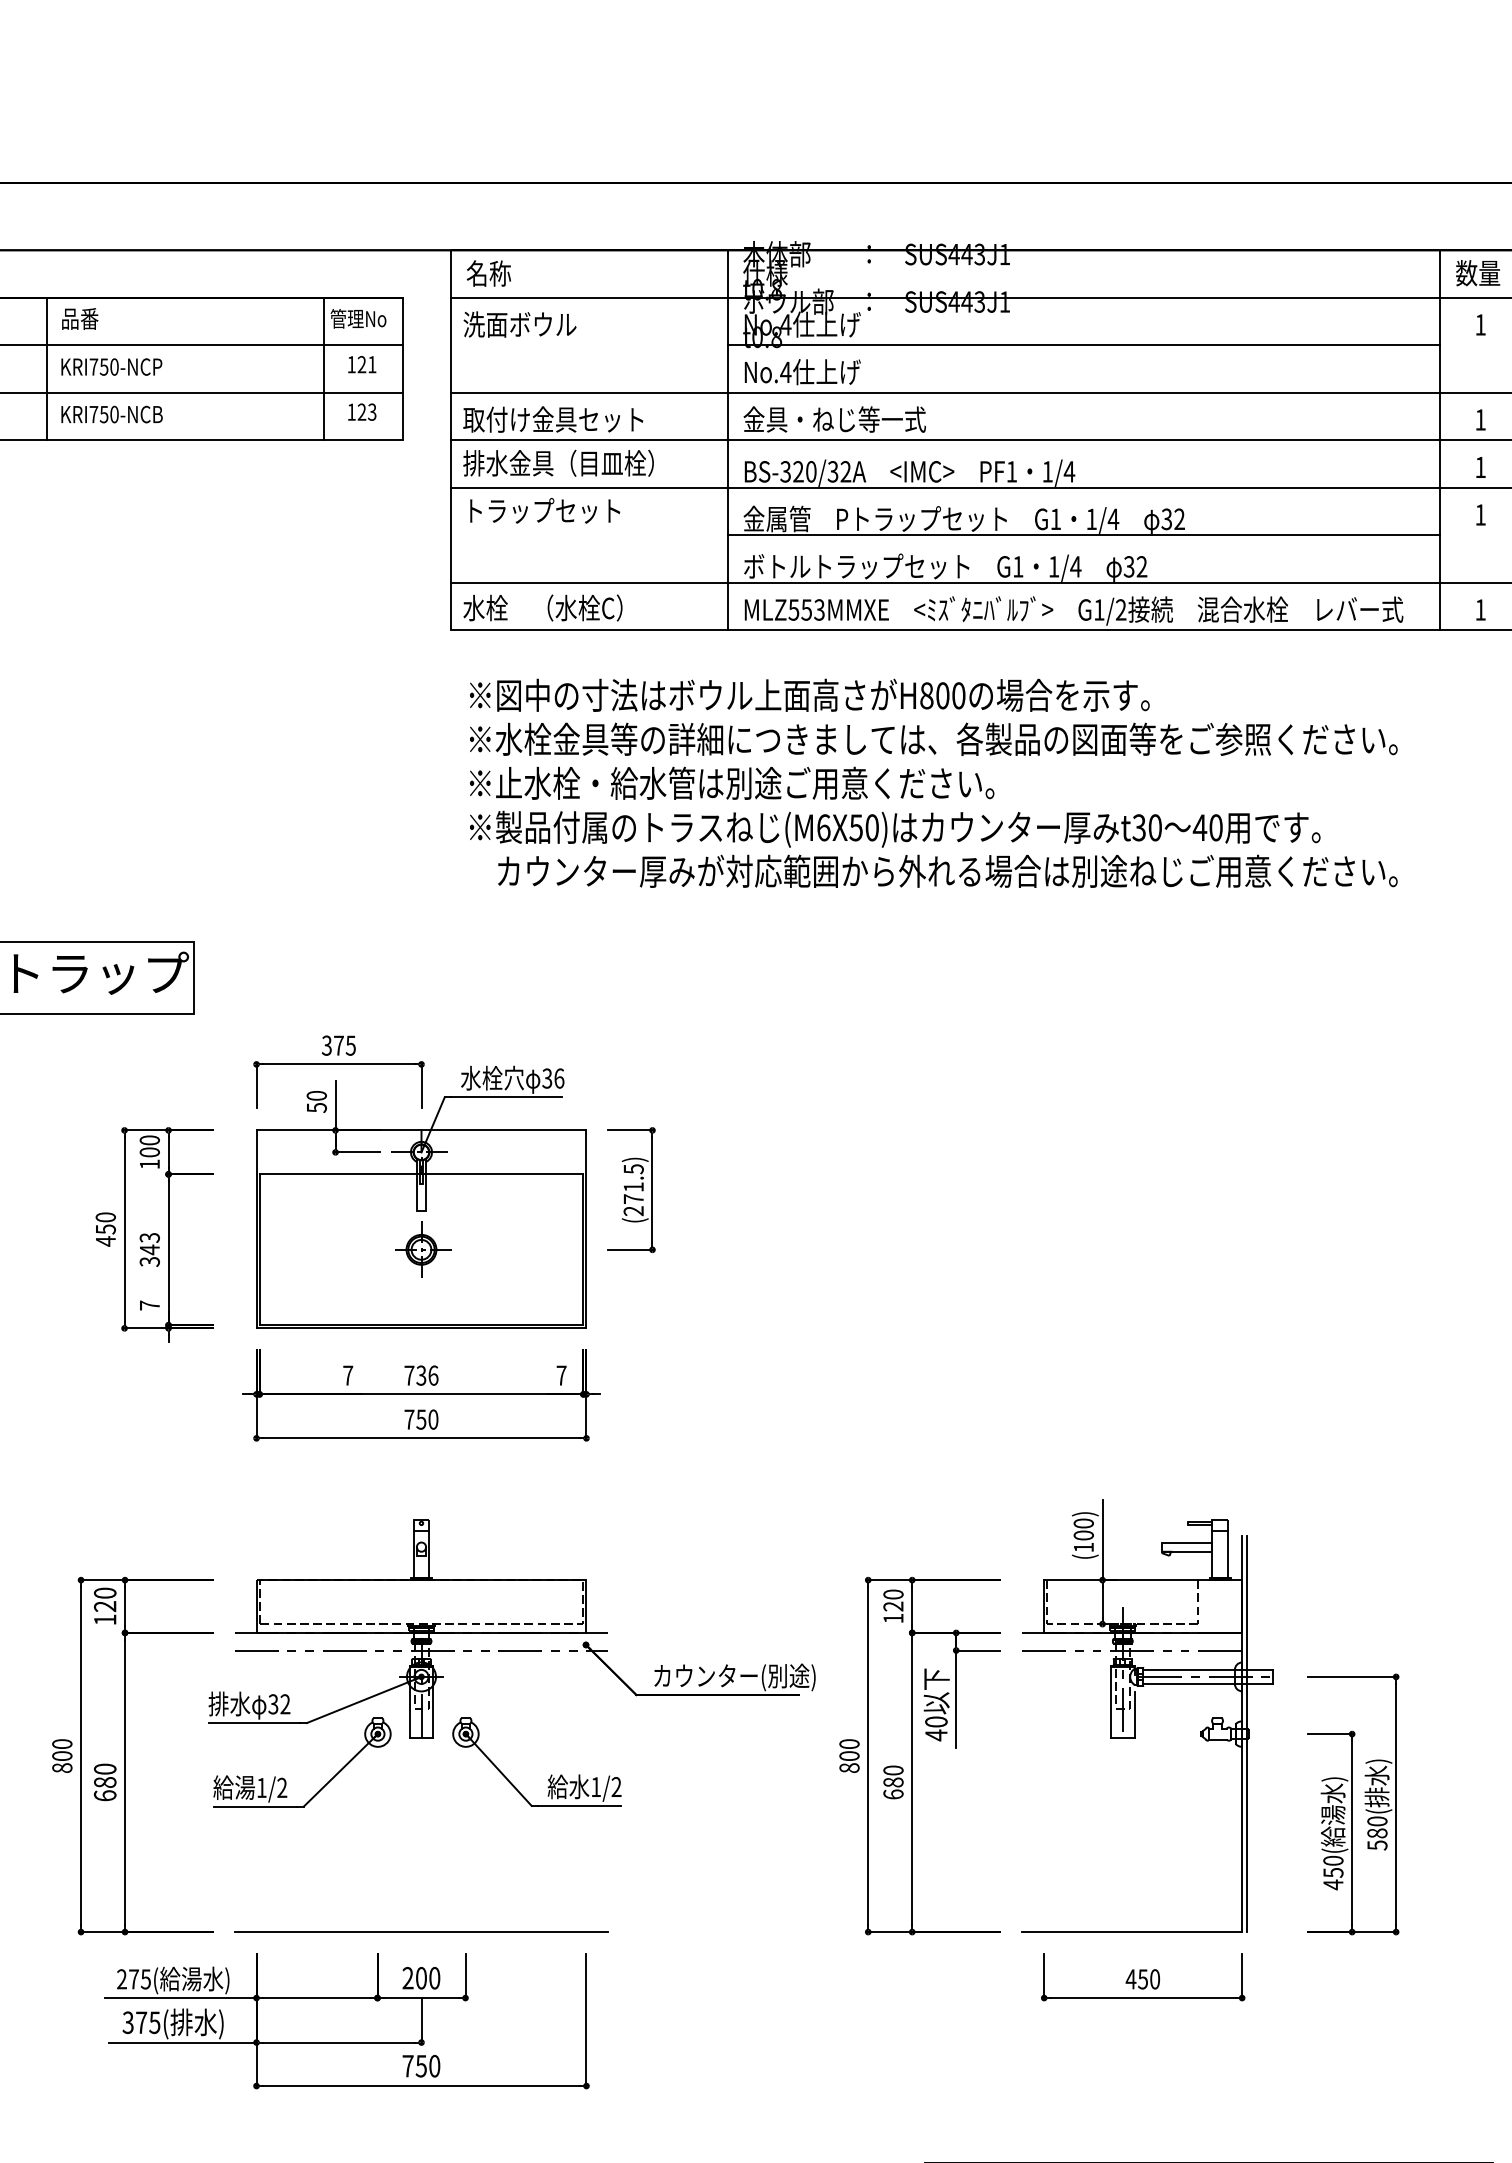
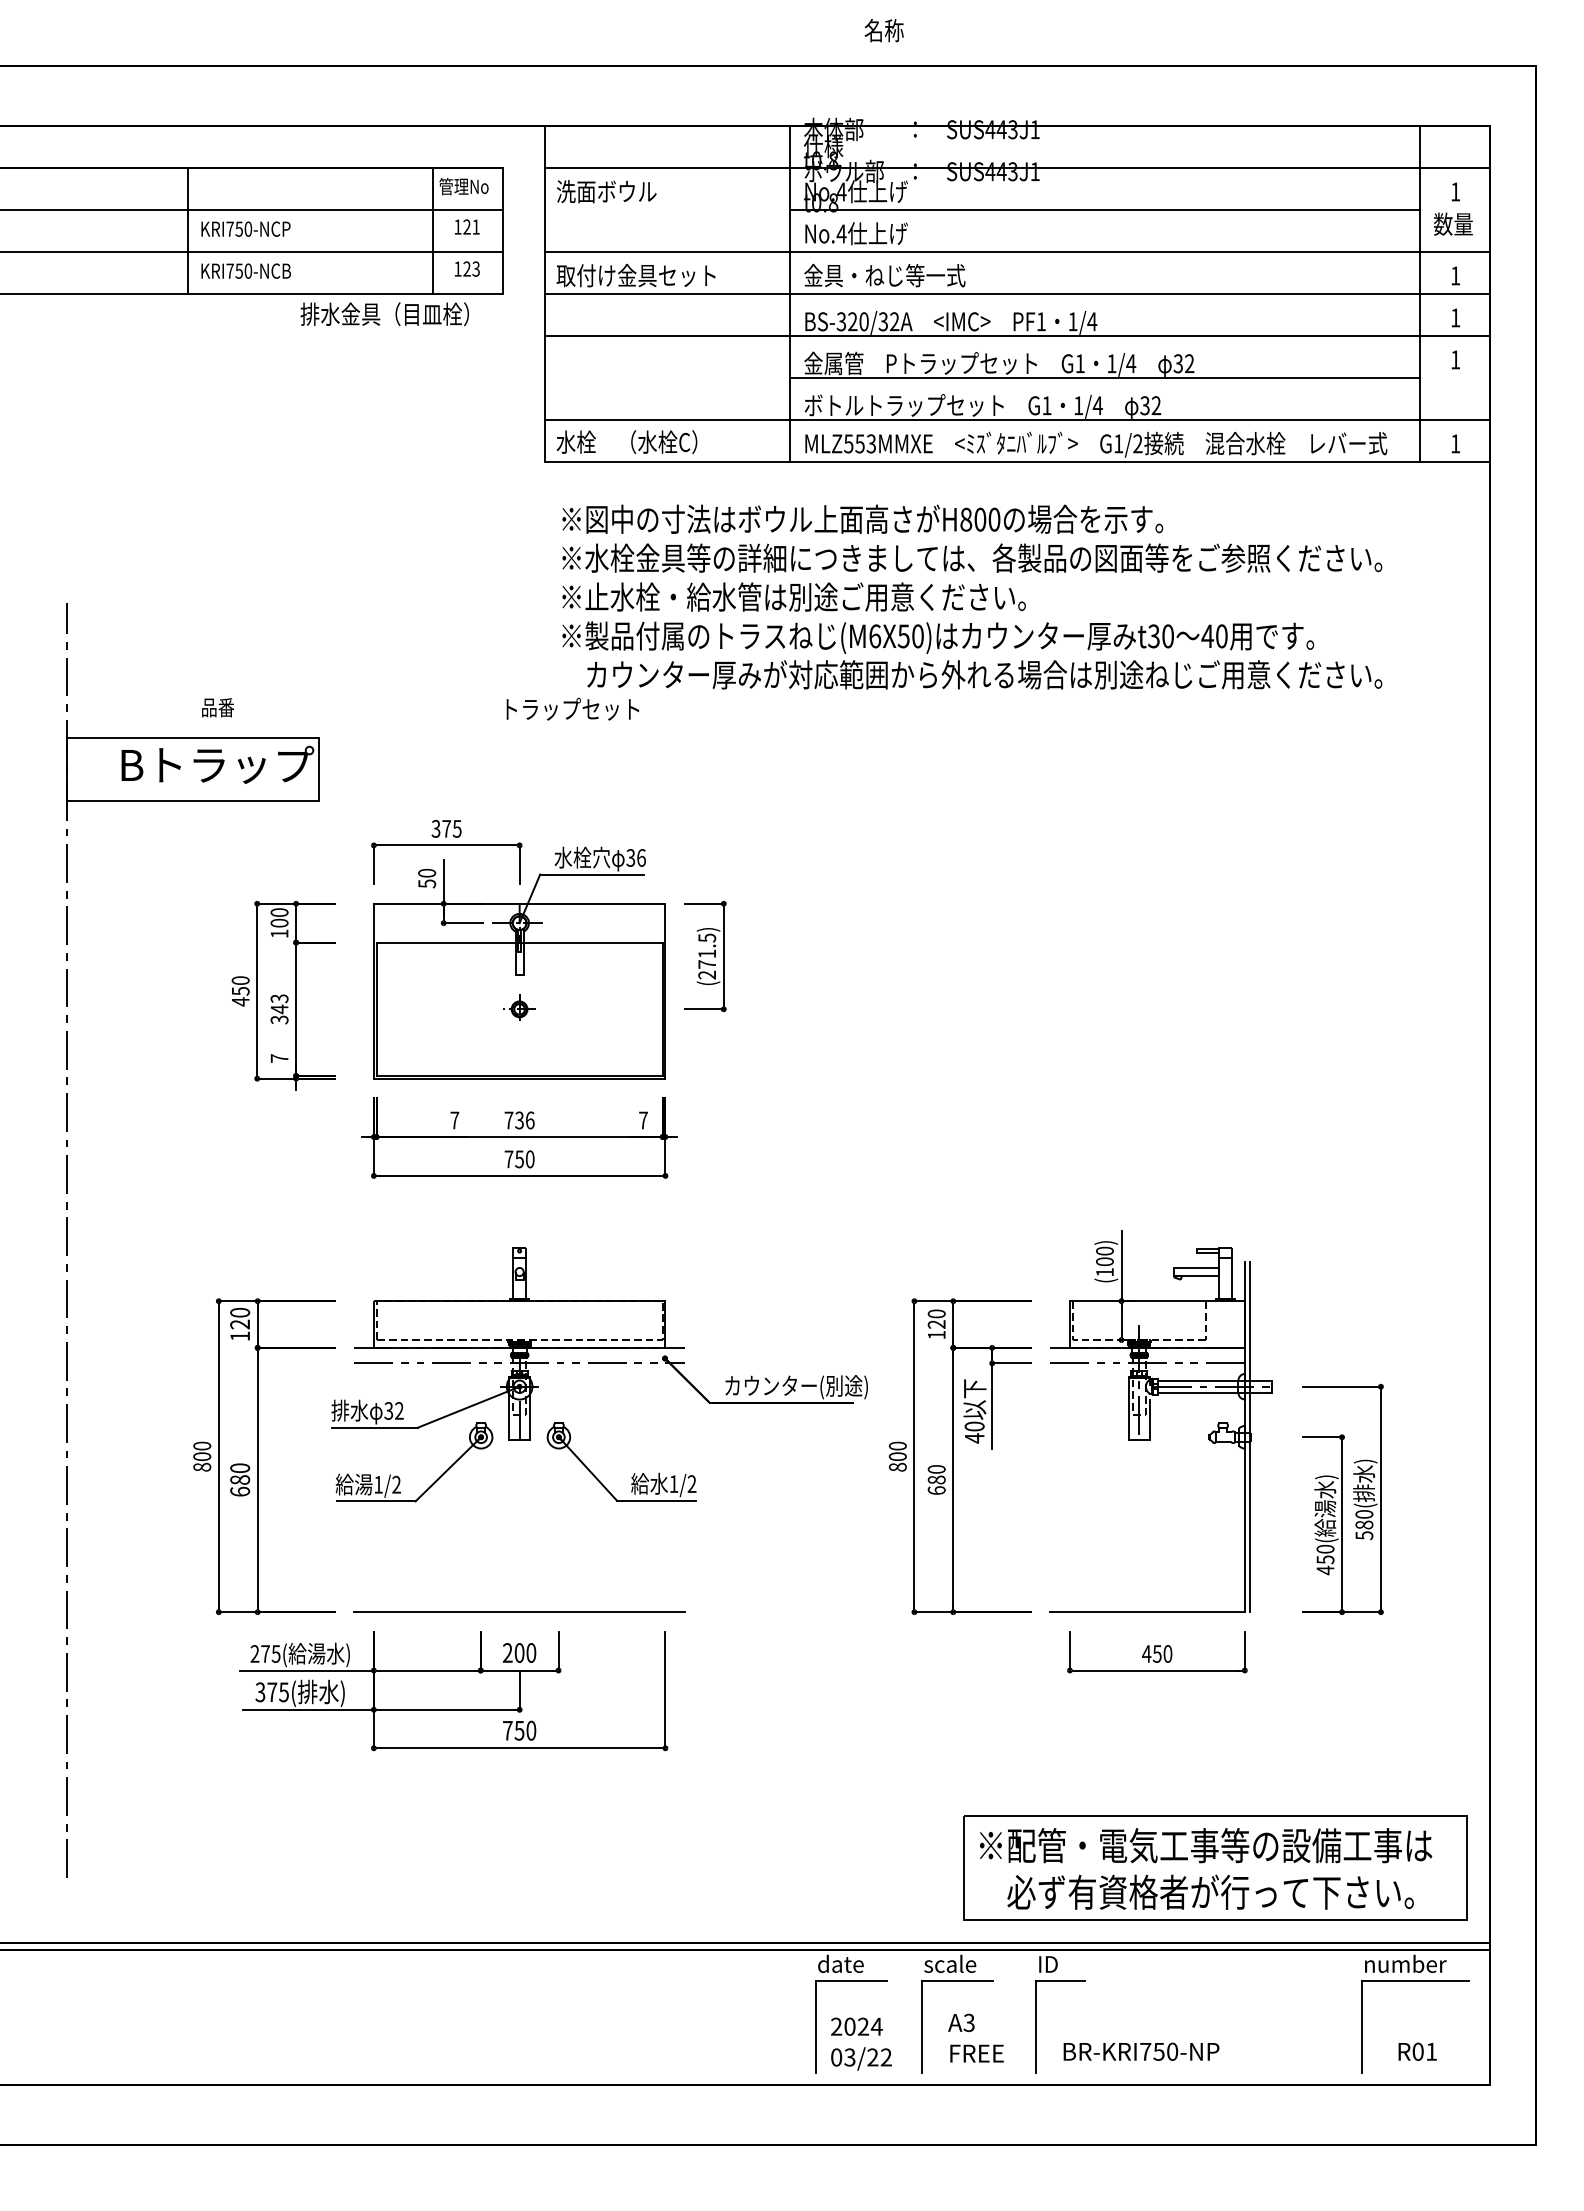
text: (1478, 272) -> (1453, 223), moved
text: (488, 273) -> (883, 30), moved
text: (80, 318) -> (218, 707), moved
text: (558, 463) -> (384, 314), moved
text: (544, 509) -> (572, 708), moved
part: (421, 1250) -> (519, 1009), size x0.6

